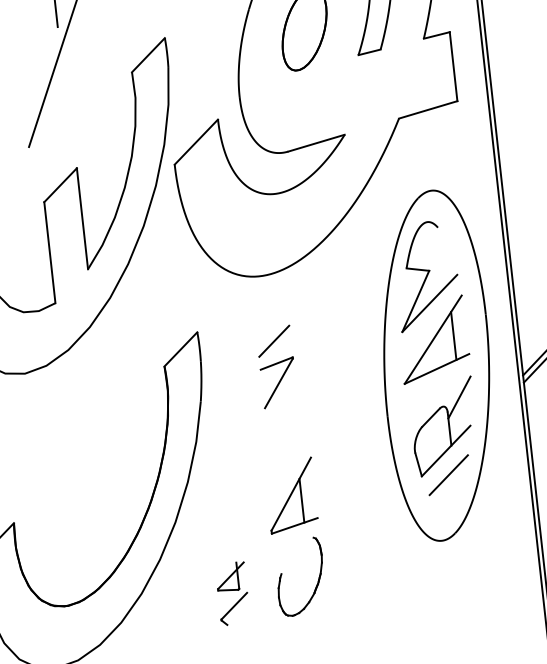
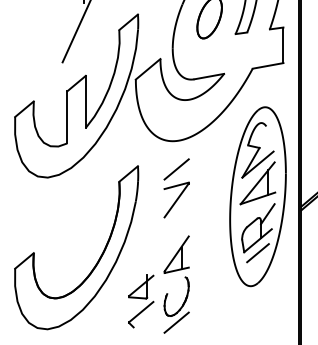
part: (276, 367) -> (176, 188), size x1.43
part: (233, 593) -> (141, 301), size x1.67
line: (305, 627) -> (176, 322), added

